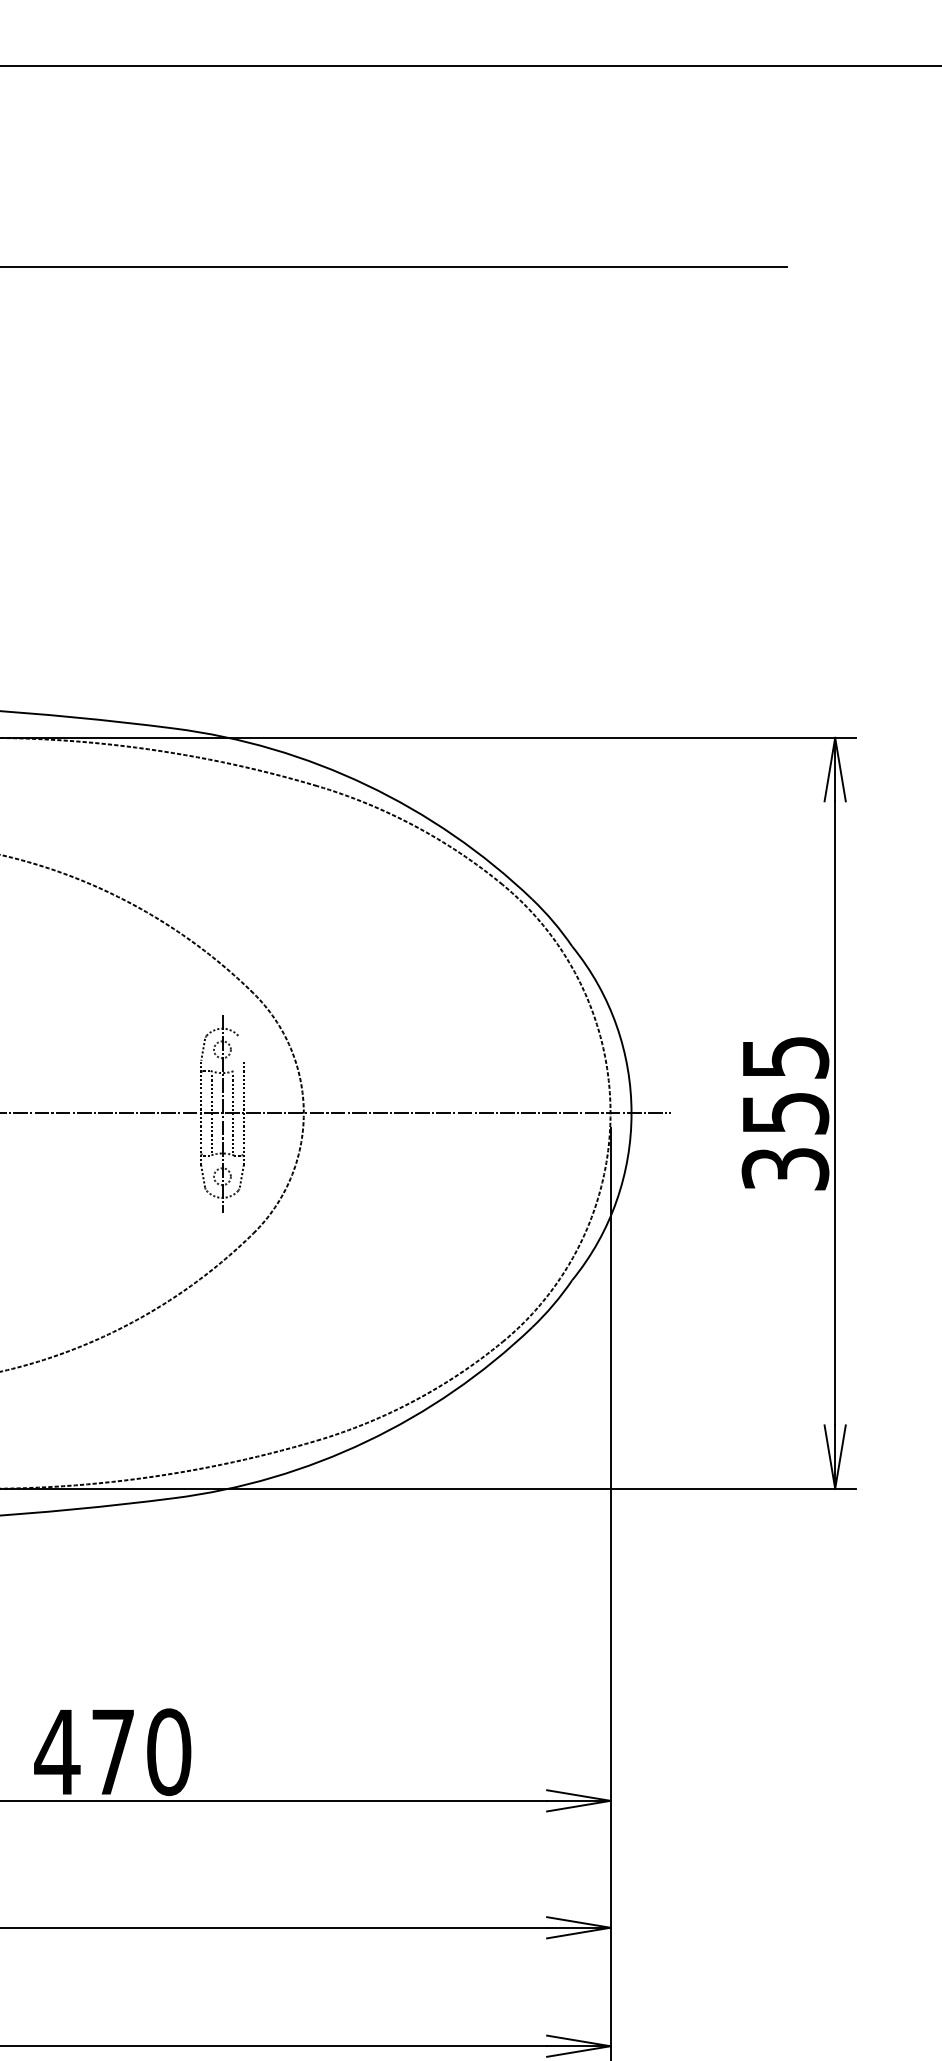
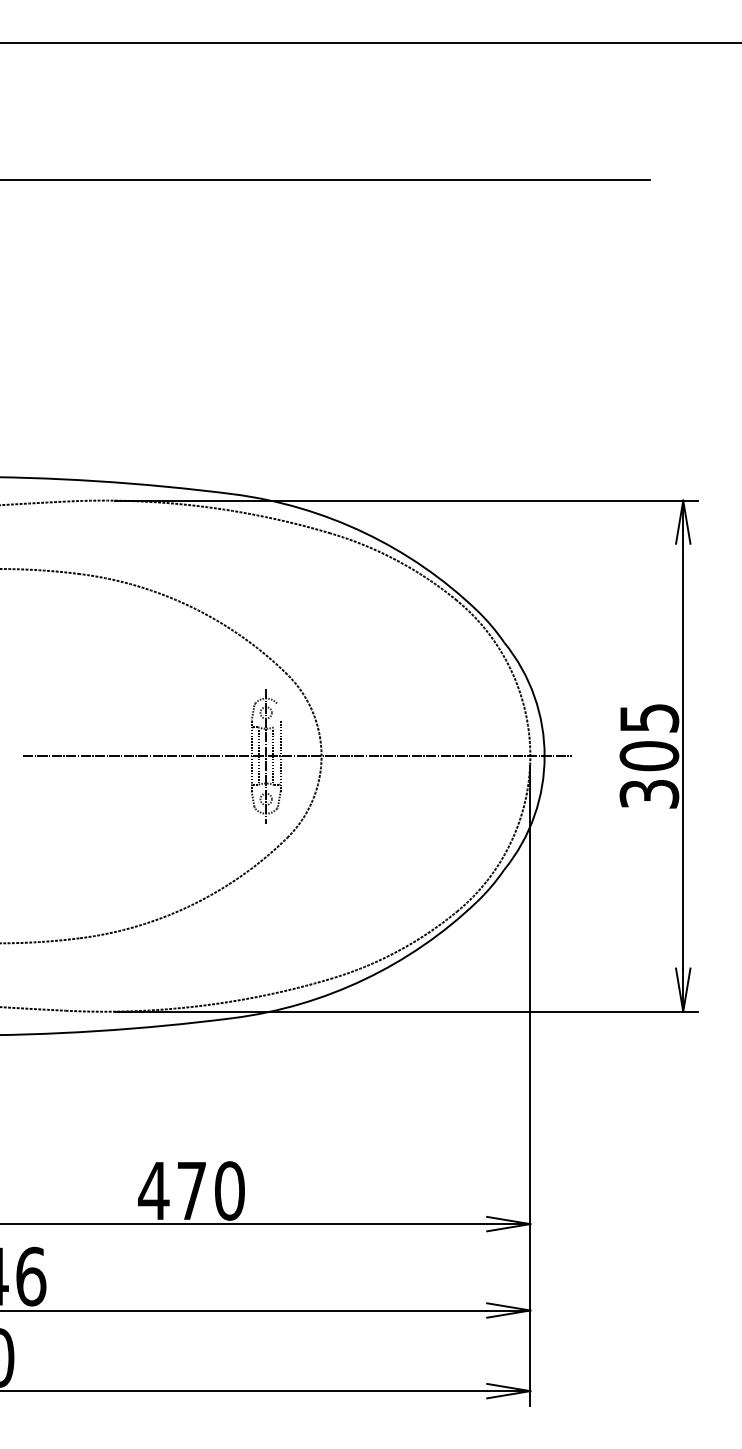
text: (785, 1113) -> (649, 756), 355 -> 305

